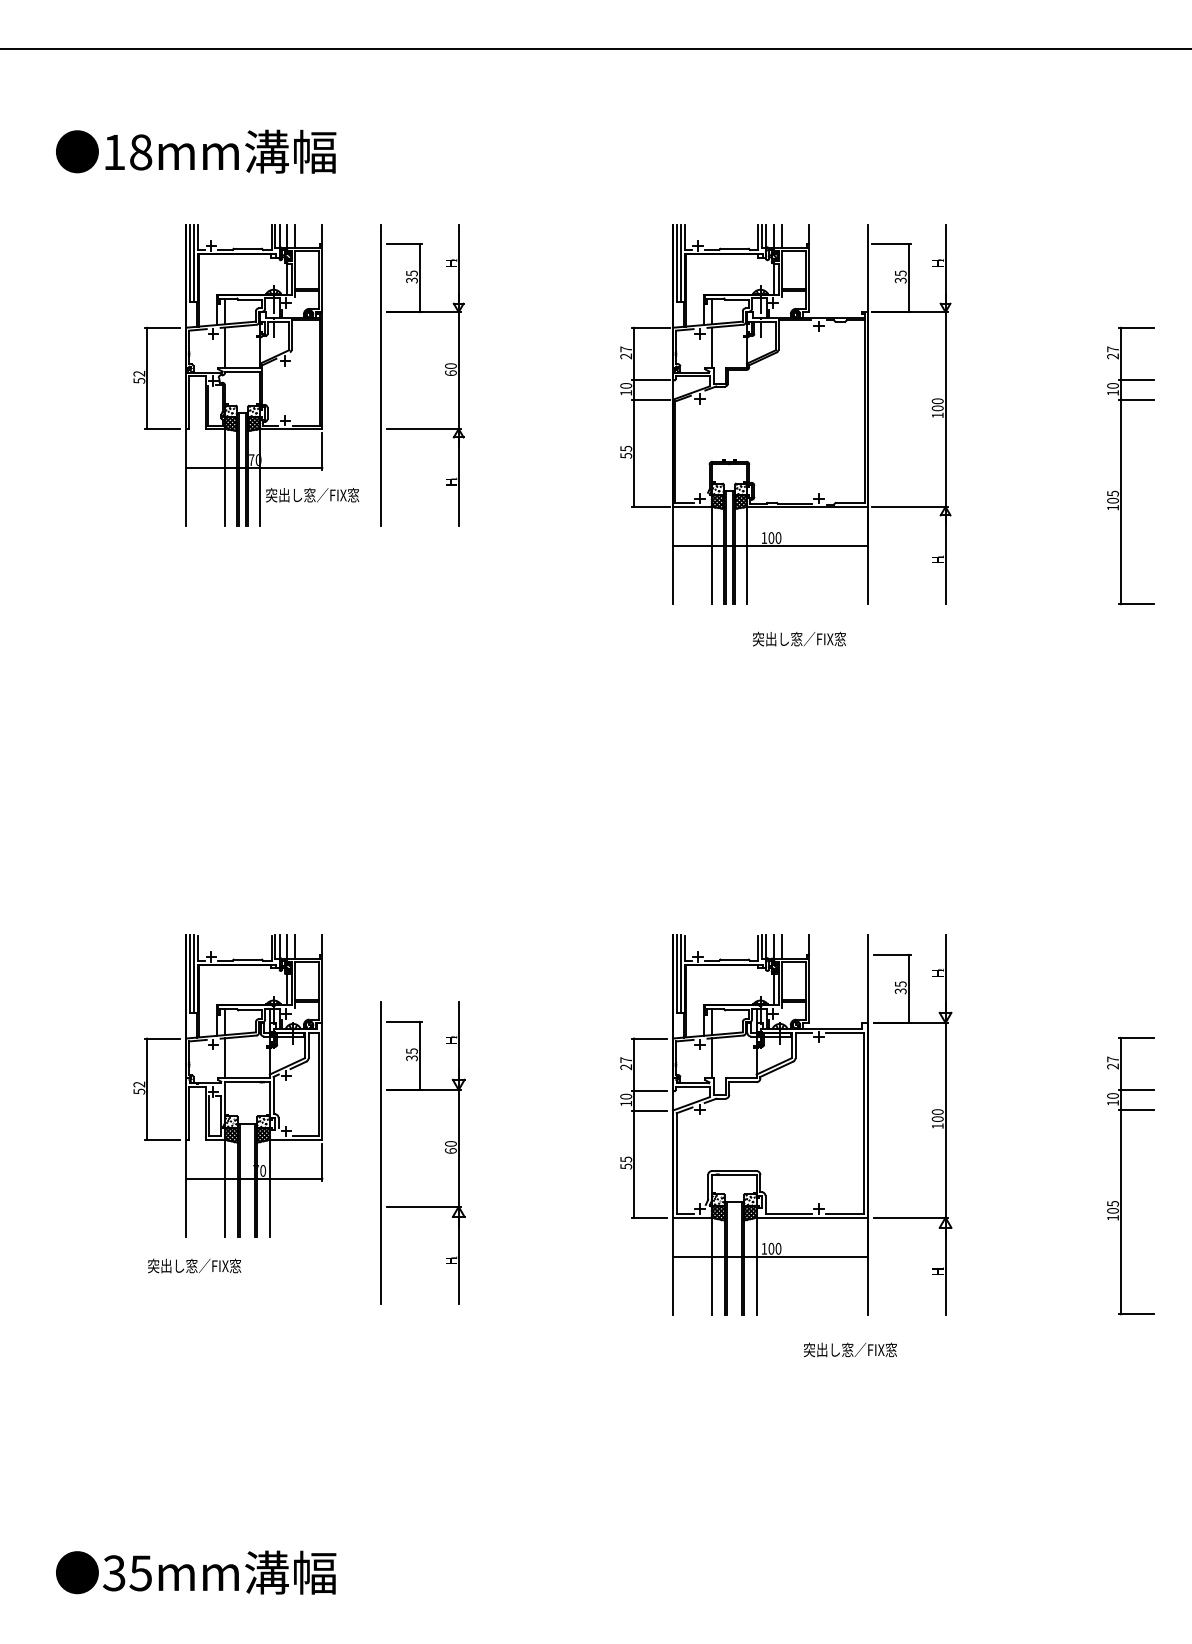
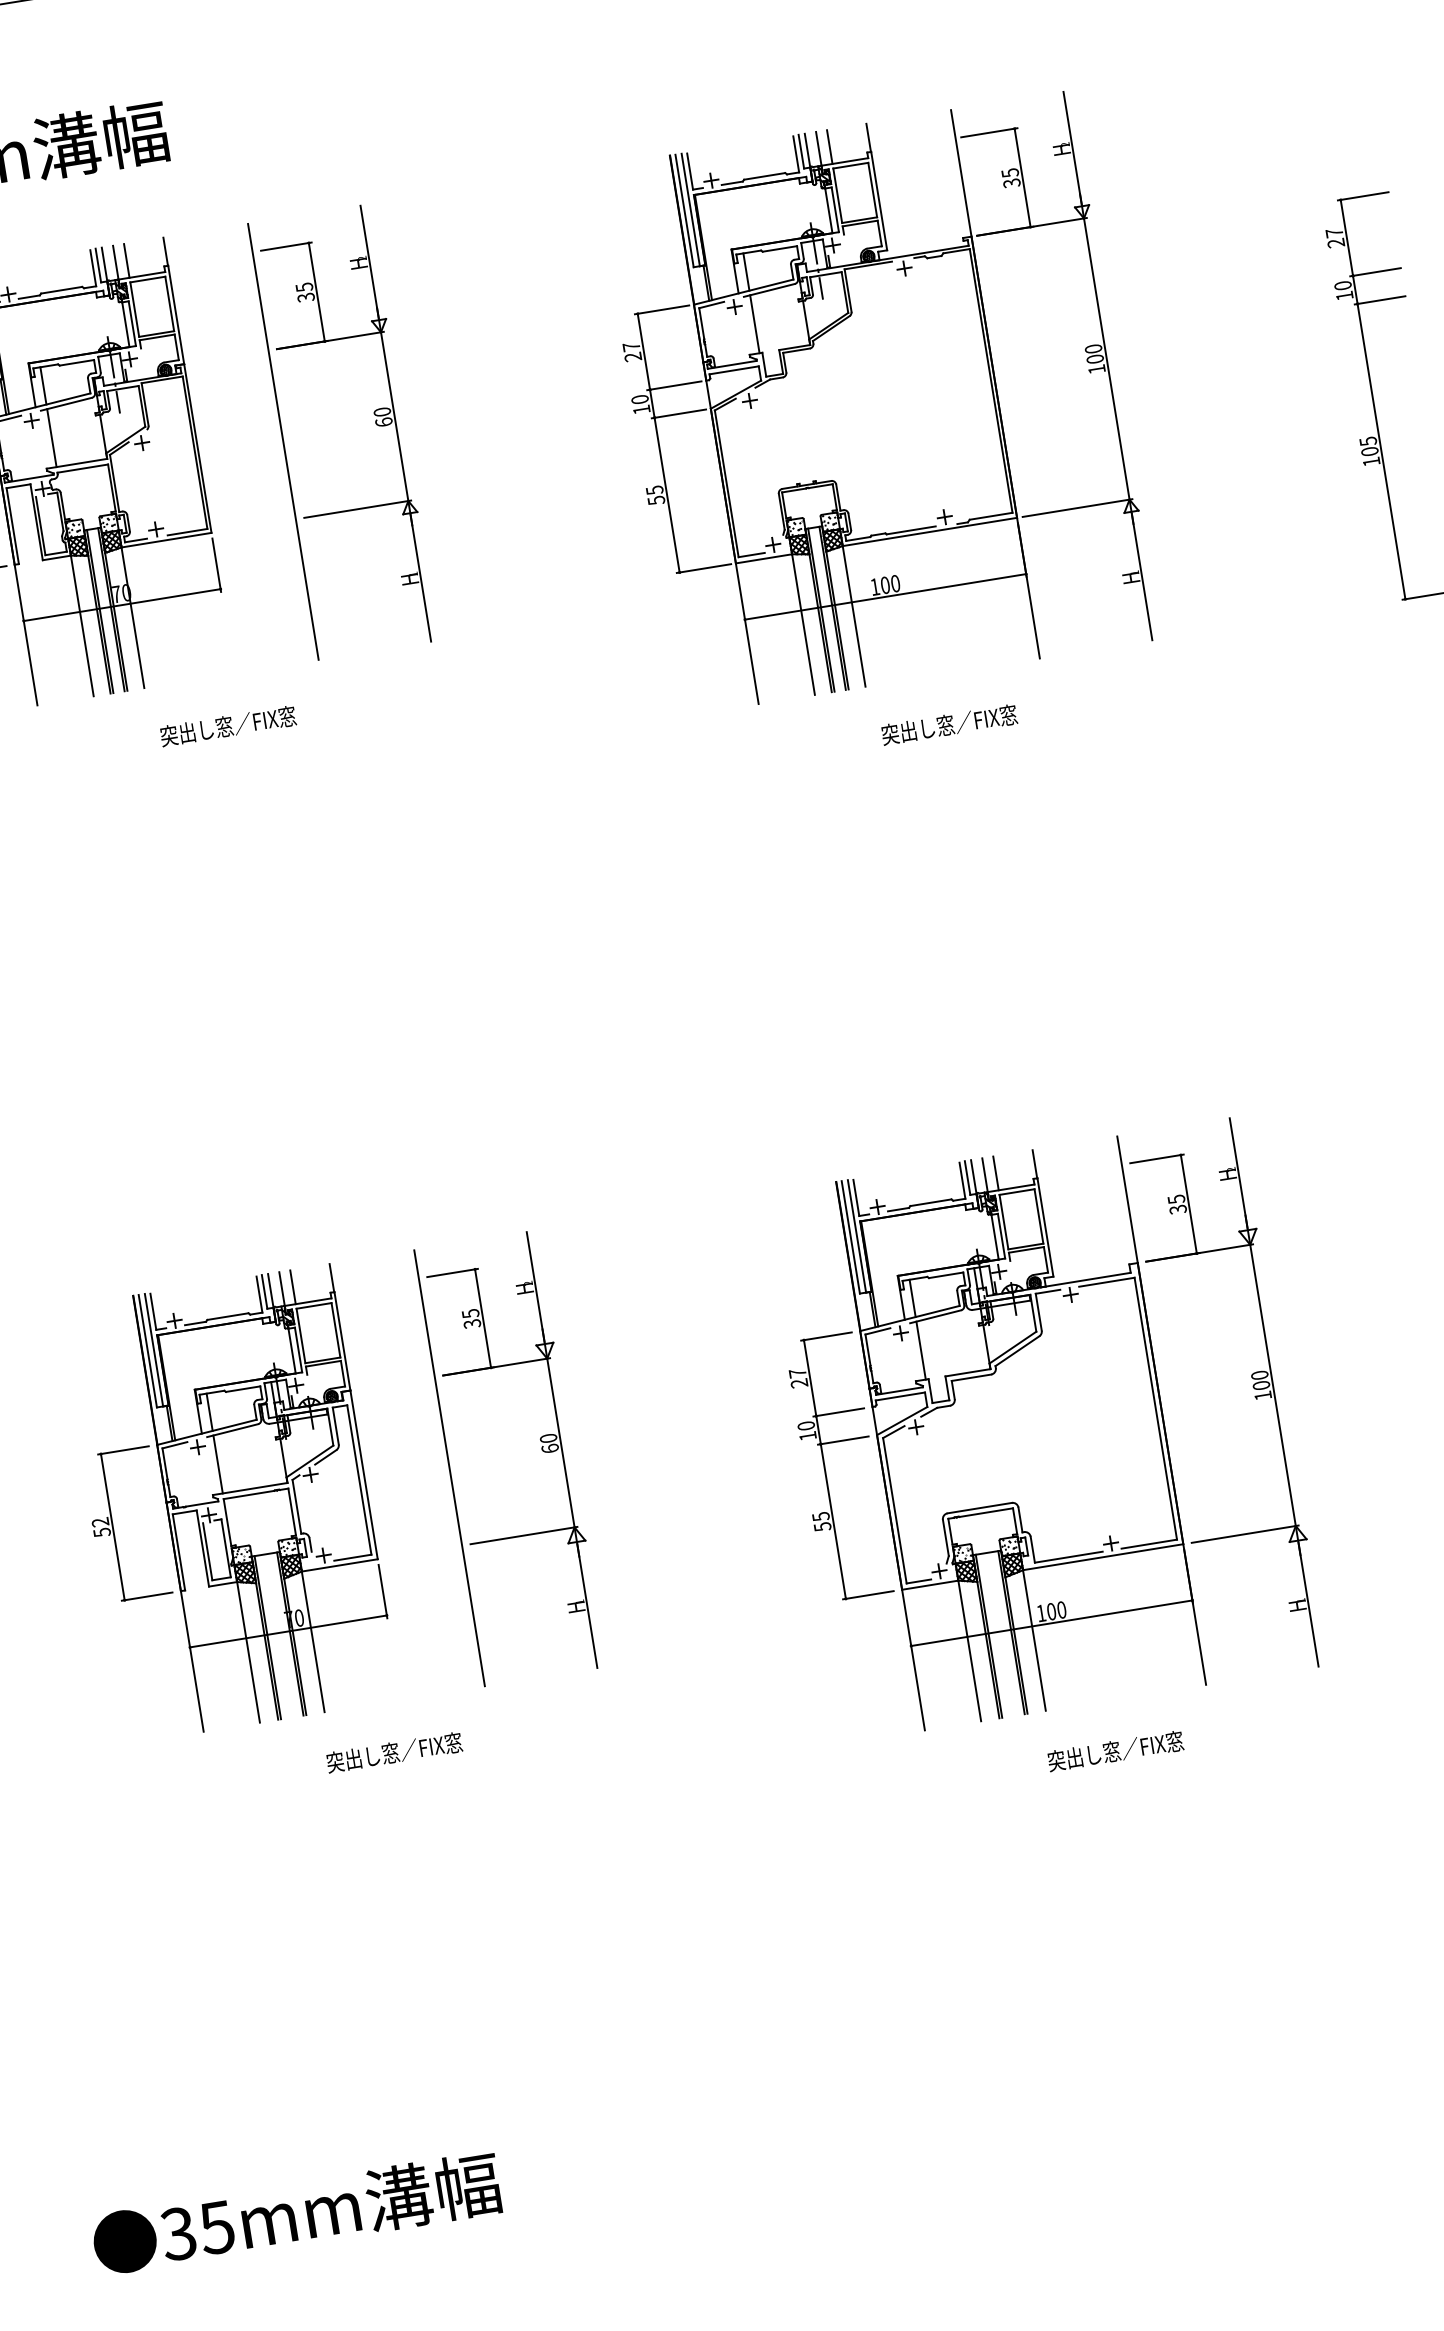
text: (312, 495) -> (228, 726), moved
part: (445, 1152) -> (542, 1452), moved
text: (194, 1265) -> (394, 1751), moved
text: (850, 1349) -> (1115, 1750), moved

